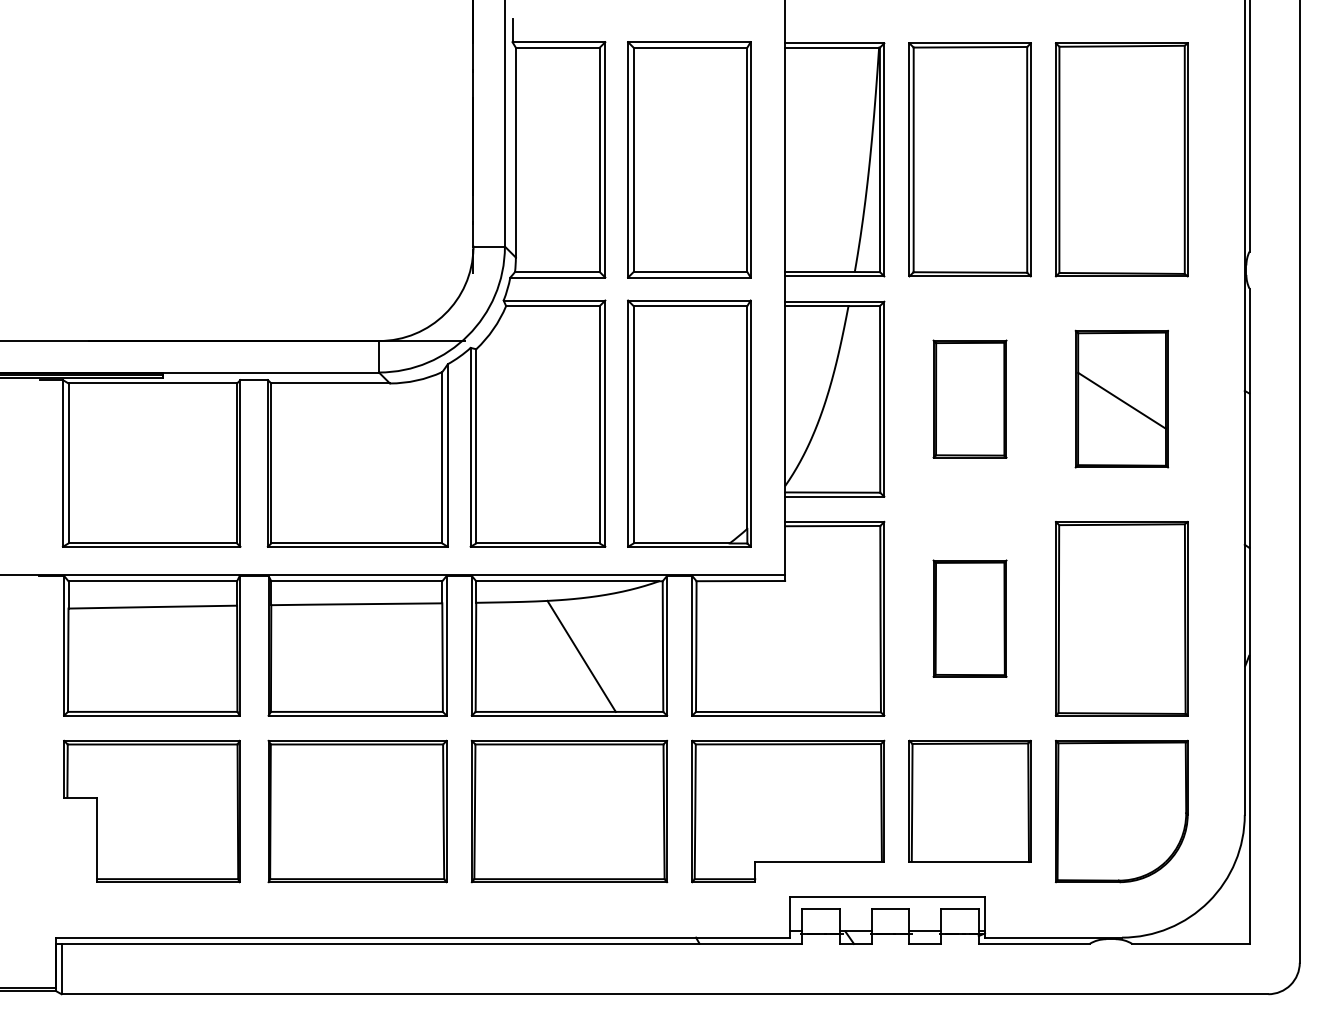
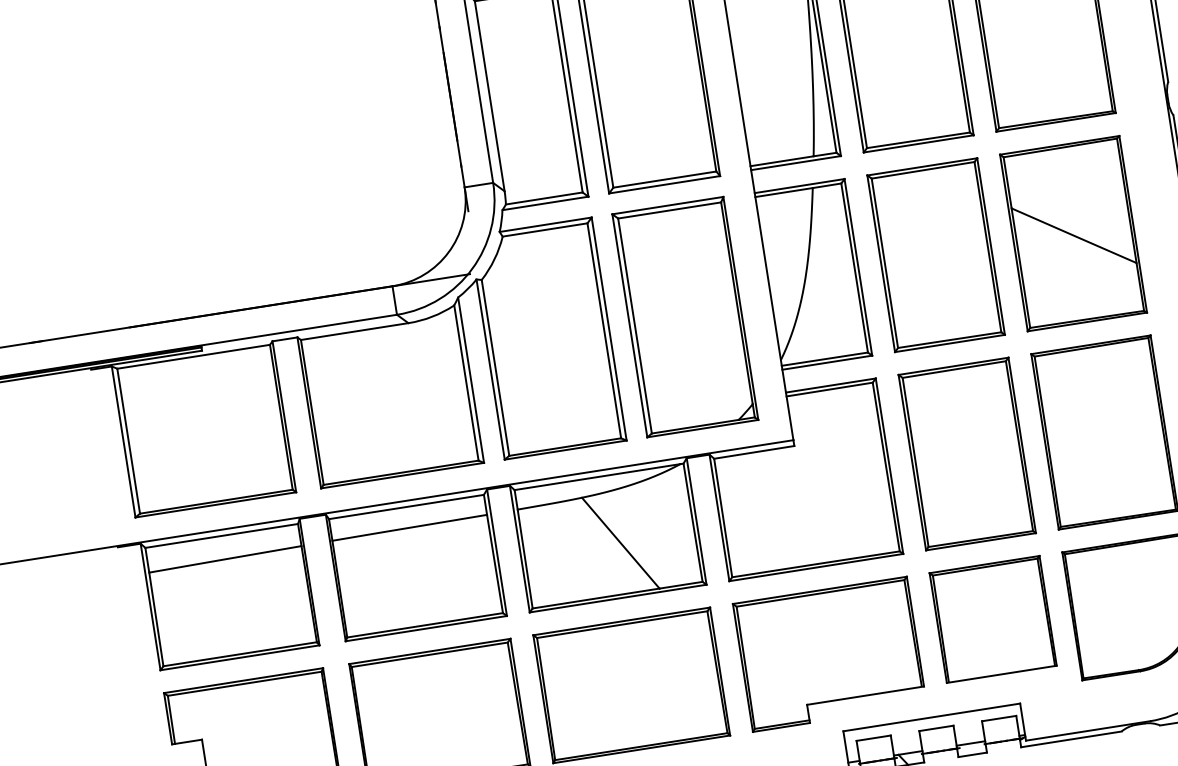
part: (969, 398) -> (935, 254), size x1.67
part: (1121, 398) -> (1073, 233), size x1.43
part: (969, 618) -> (966, 453), size x1.67

